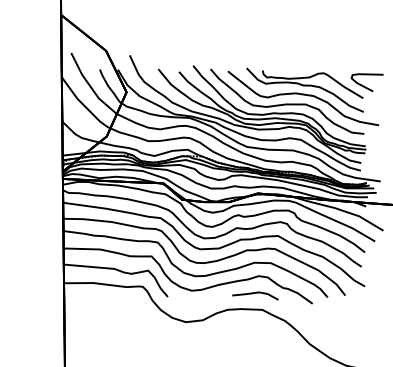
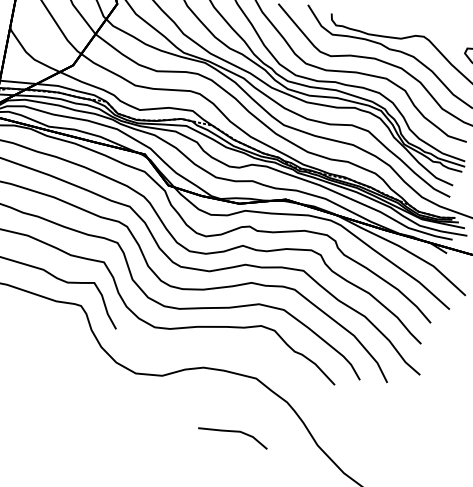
line: (255, 293) -> (234, 432), moved

